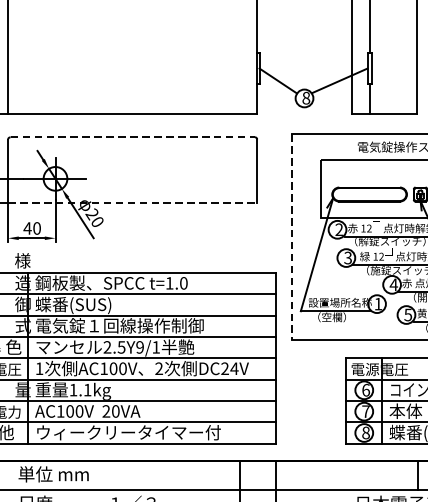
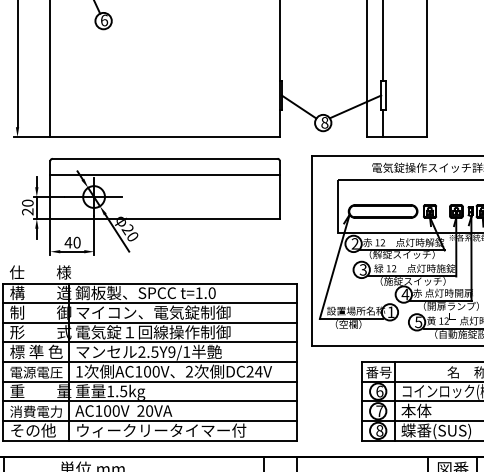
line: (133, 136) -> (165, 158), dashed -> solid
line: (132, 155) -> (164, 175), added
line: (133, 202) -> (165, 218), dashed -> solid
line: (291, 236) -> (311, 250), dashed -> solid
text: (118, 305) -> (152, 313), 蝶番(SUS) -> マイコン、電気錠制御
text: (379, 369) -> (392, 372), 電源電圧 -> 番号
text: (87, 390) -> (123, 391), 1.1kg -> 1.5kg

